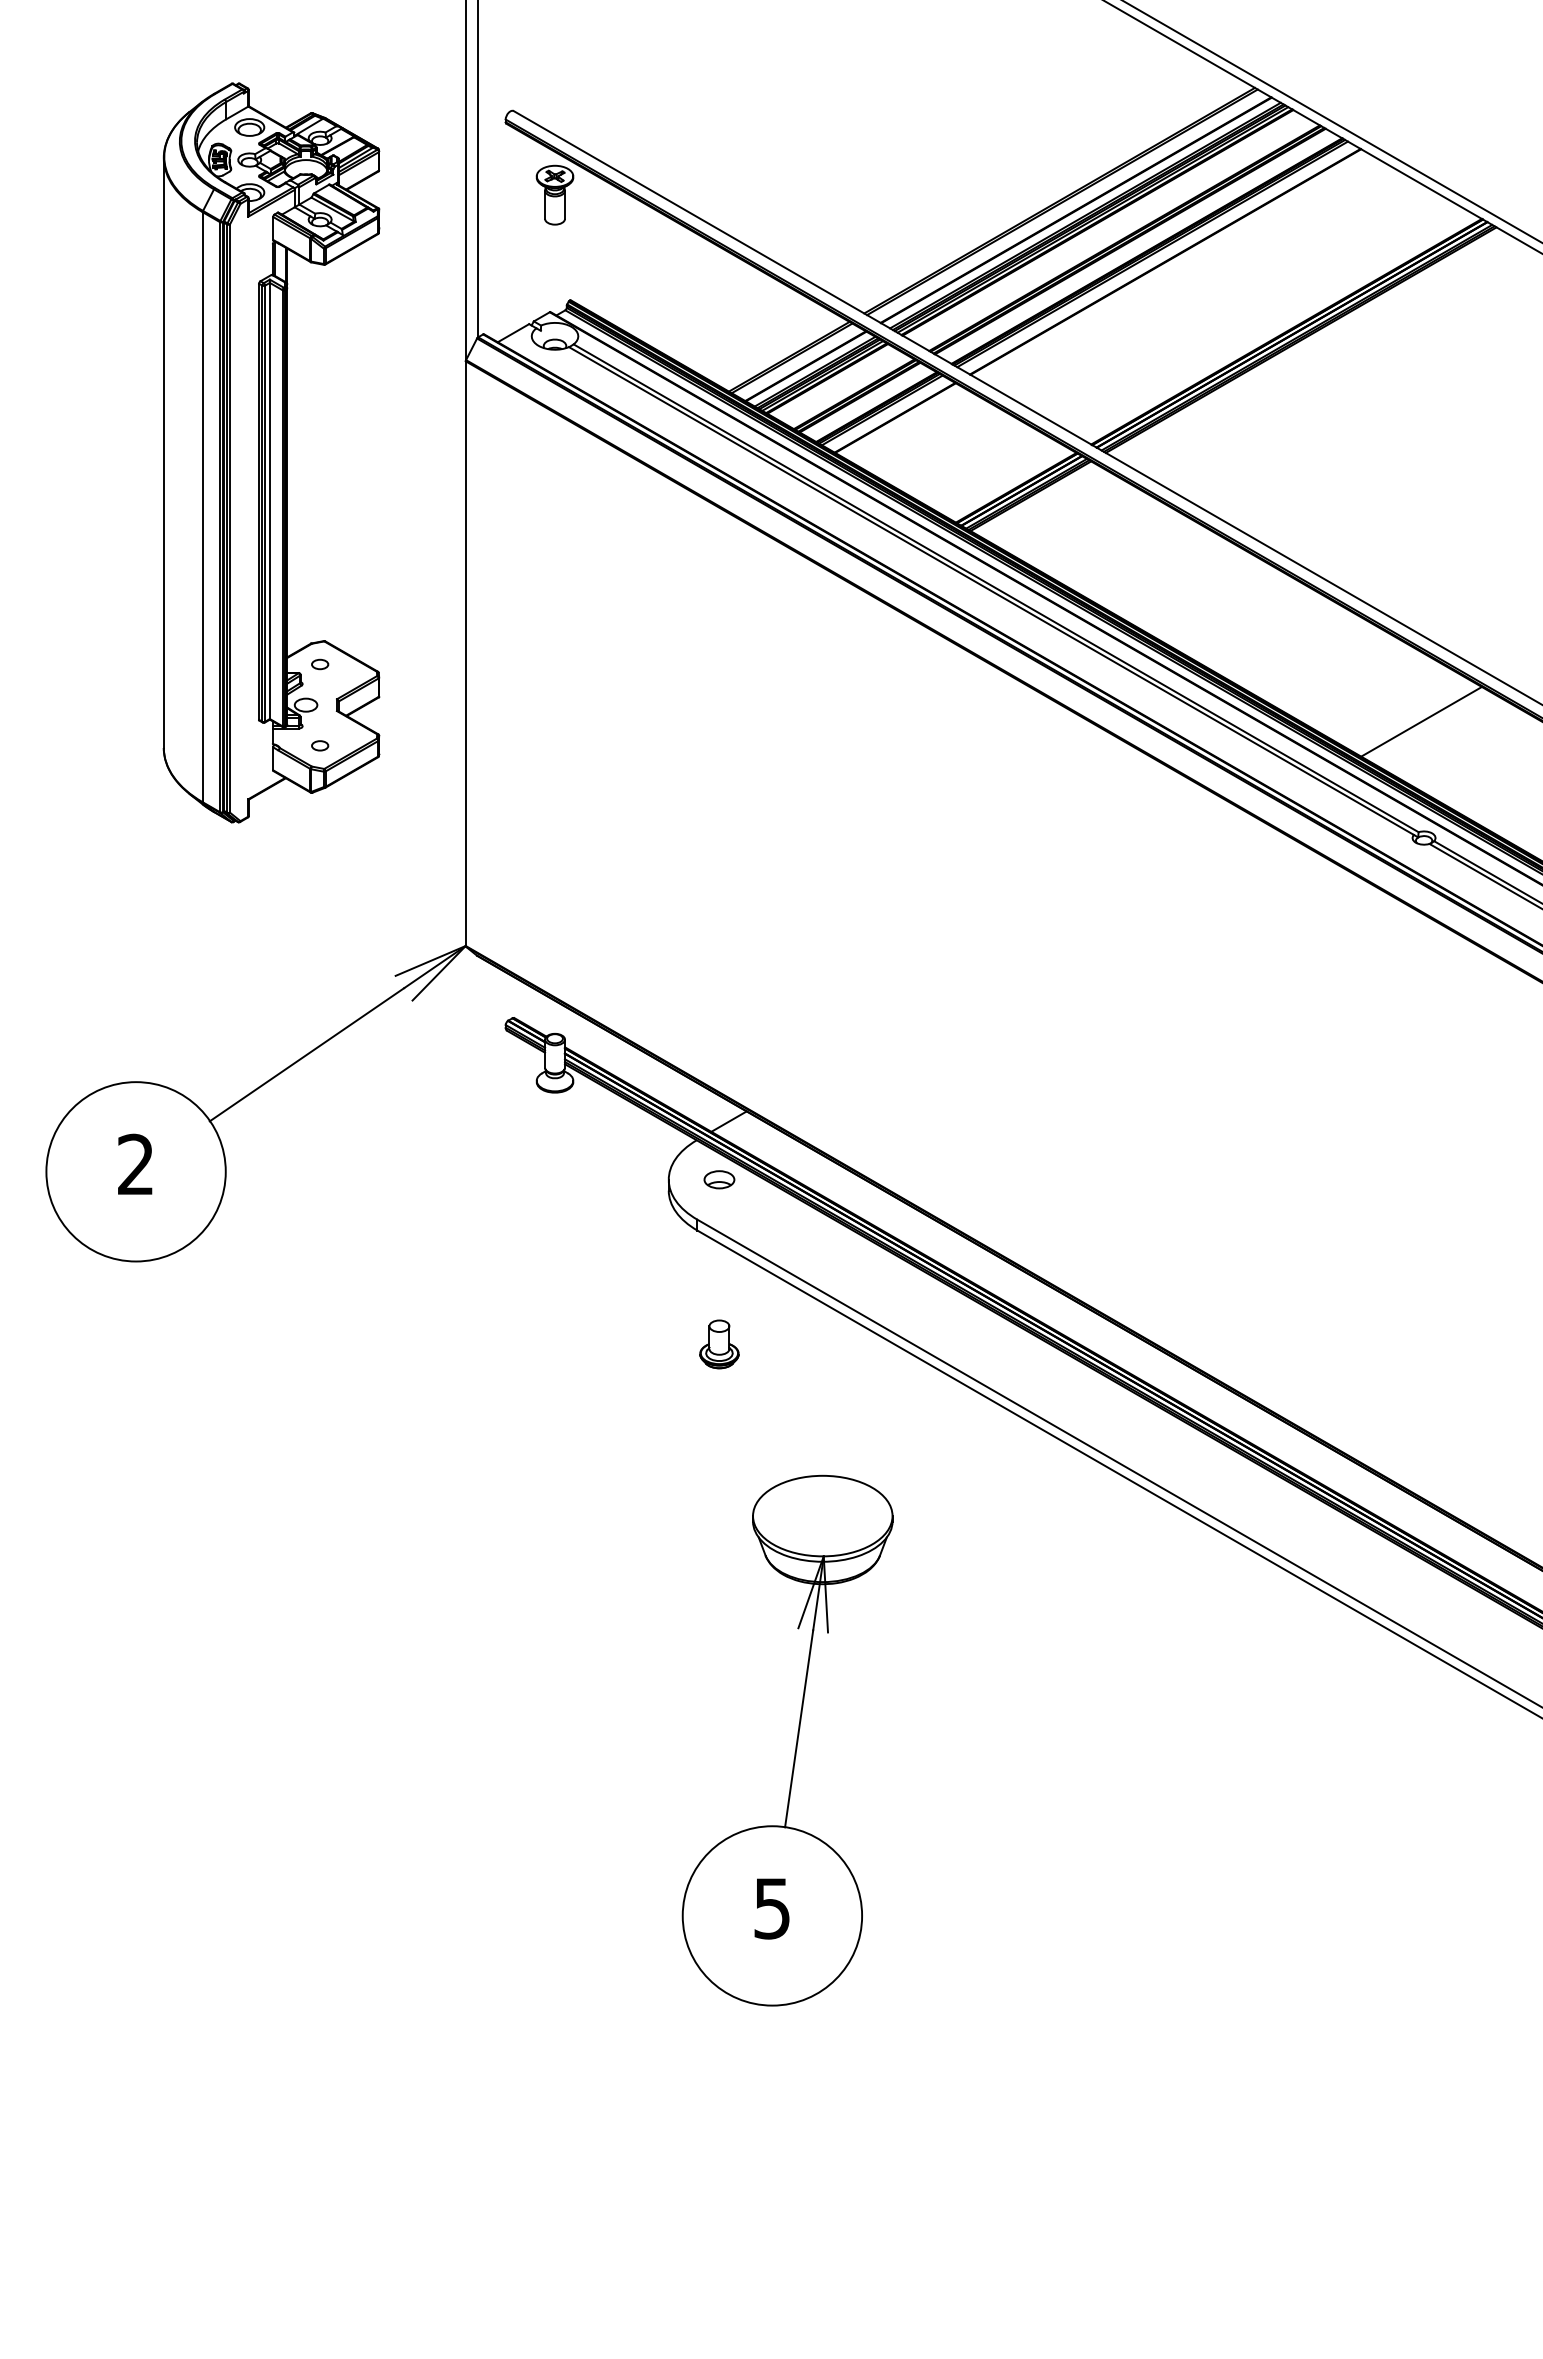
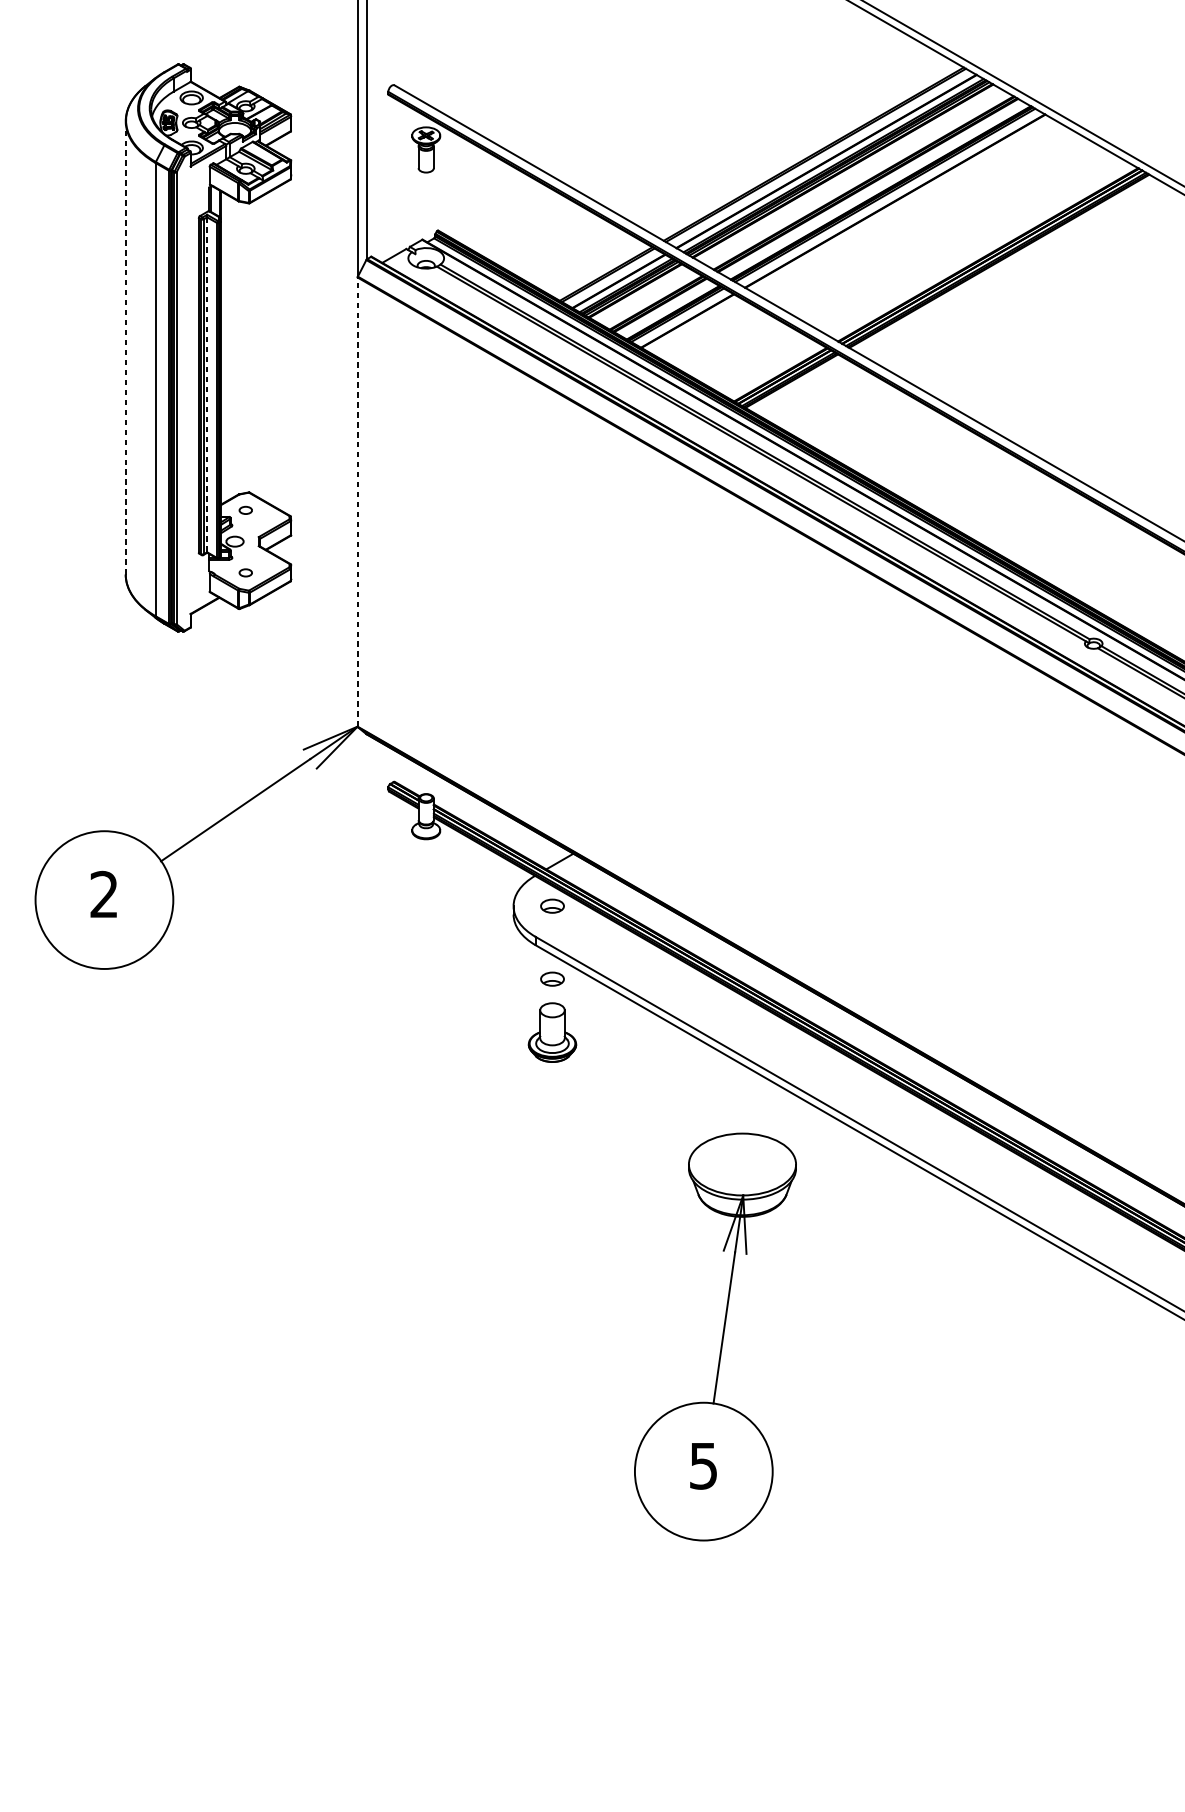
line: (163, 452) -> (125, 347), solid -> dashed
line: (269, 501) -> (206, 385), solid -> dashed
line: (465, 653) -> (357, 501), solid -> dashed
line: (1421, 721) -> (1091, 554), removed
part: (719, 1274) -> (552, 978), added
part: (719, 1344) -> (552, 1032), size x1.6
part: (796, 1740) -> (722, 1336), moved

